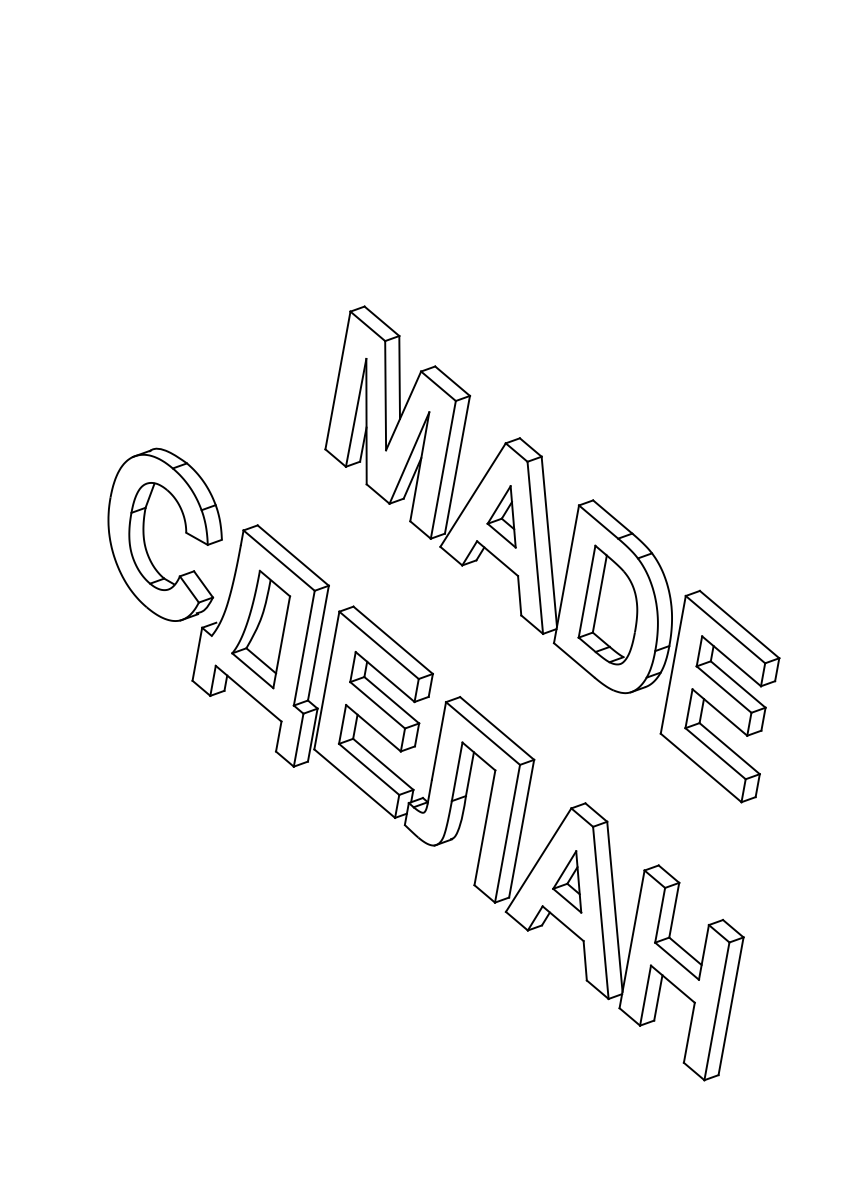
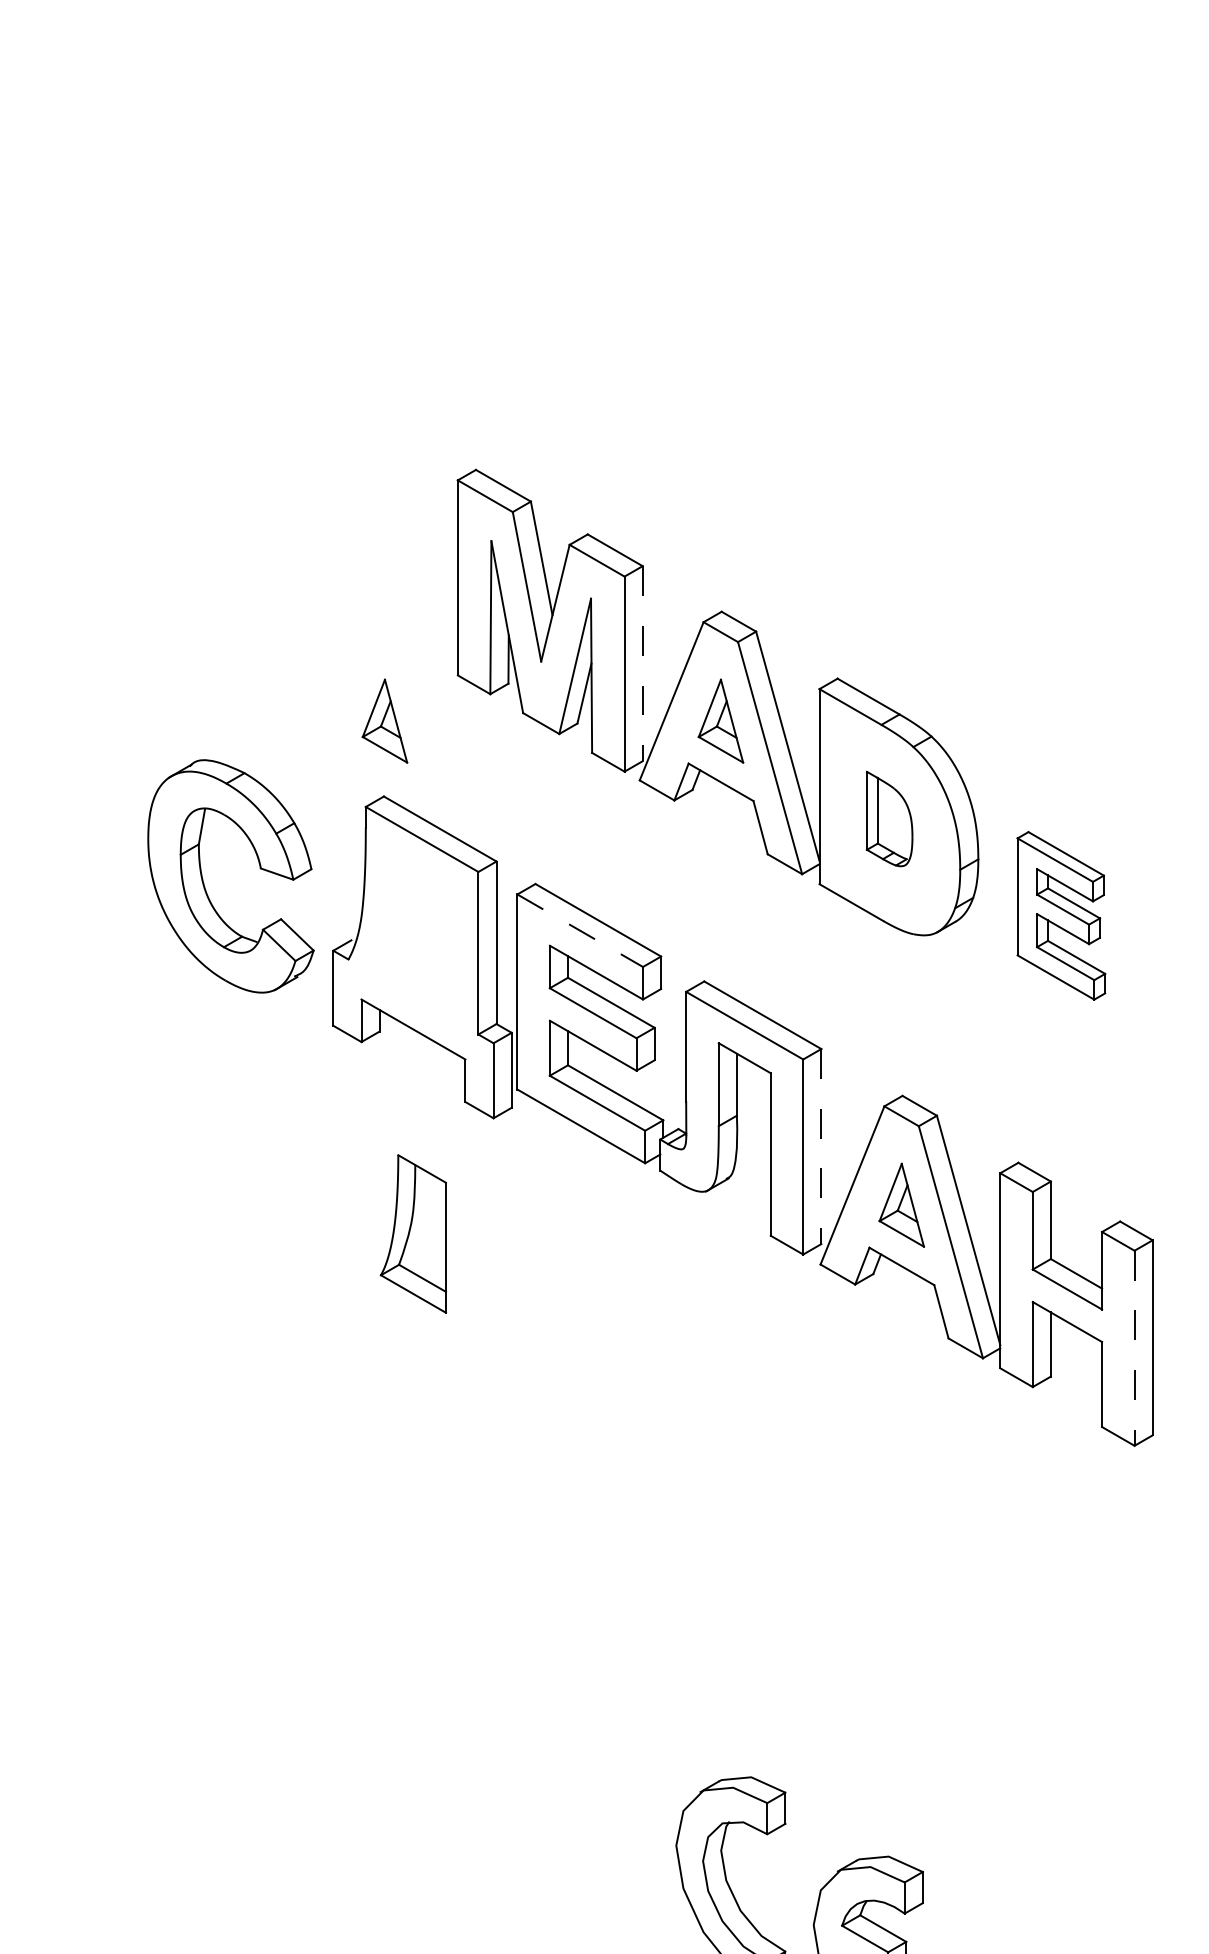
line: (457, 464) -> (642, 663), solid -> dashed
part: (267, 471) -> (384, 720), added
part: (144, 536) -> (204, 883), moved
part: (611, 605) -> (889, 818), size x0.6
part: (259, 627) -> (412, 1233), moved
line: (379, 645) -> (580, 930), solid -> dashed
part: (720, 696) -> (1061, 915), size x0.6
line: (521, 828) -> (821, 1146), solid -> dashed
line: (716, 1011) -> (1134, 1348), solid -> dashed

